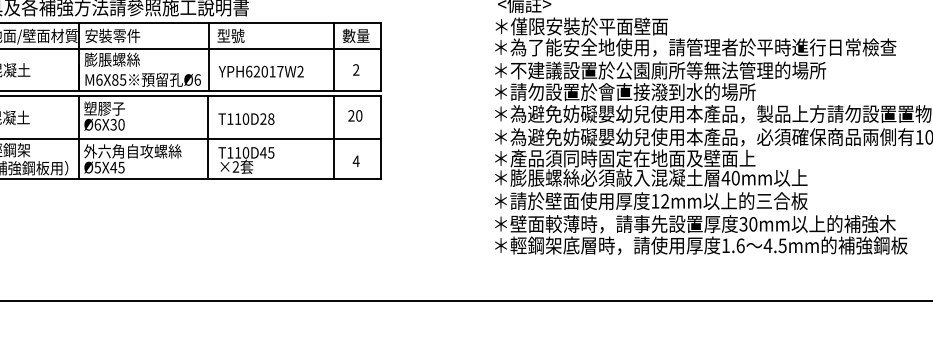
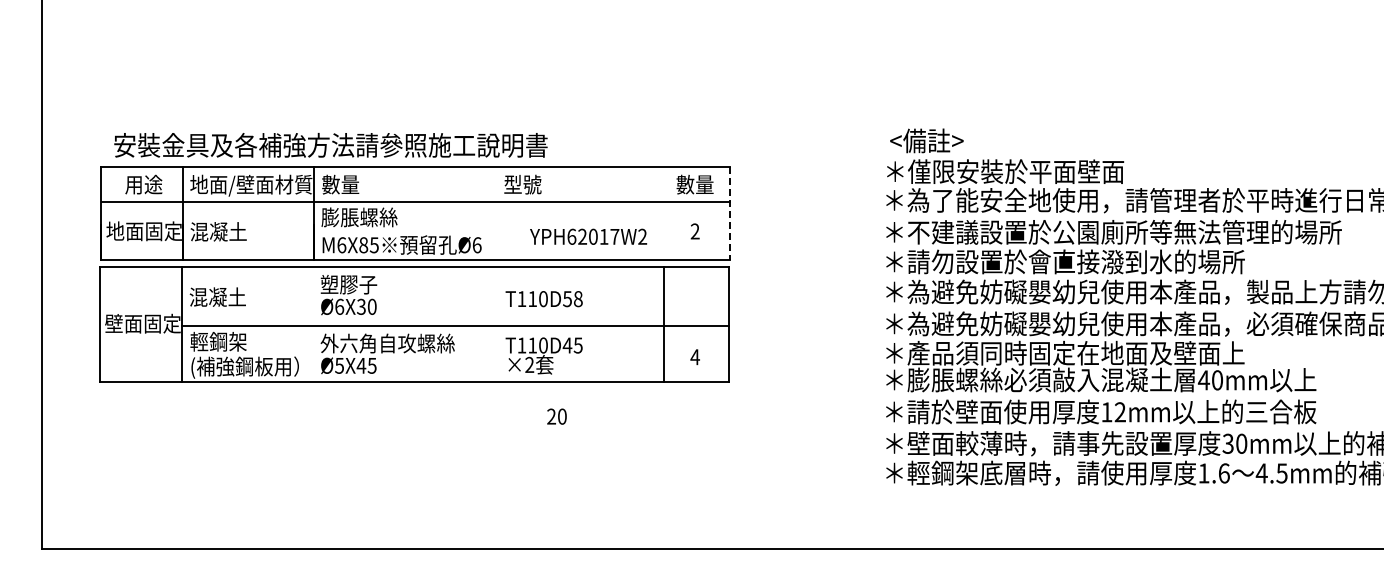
text: (112, 35) -> (359, 184), 安裝零件 -> 數量
line: (208, 56) -> (492, 213), removed
line: (333, 56) -> (664, 213), removed
line: (381, 56) -> (729, 213), solid -> dashed
text: (261, 71) -> (588, 236), moved
text: (354, 115) -> (556, 416), moved
text: (263, 119) -> (567, 299), T110D28 -> T110D58
line: (78, 137) -> (313, 324), removed
line: (208, 137) -> (491, 324), removed

